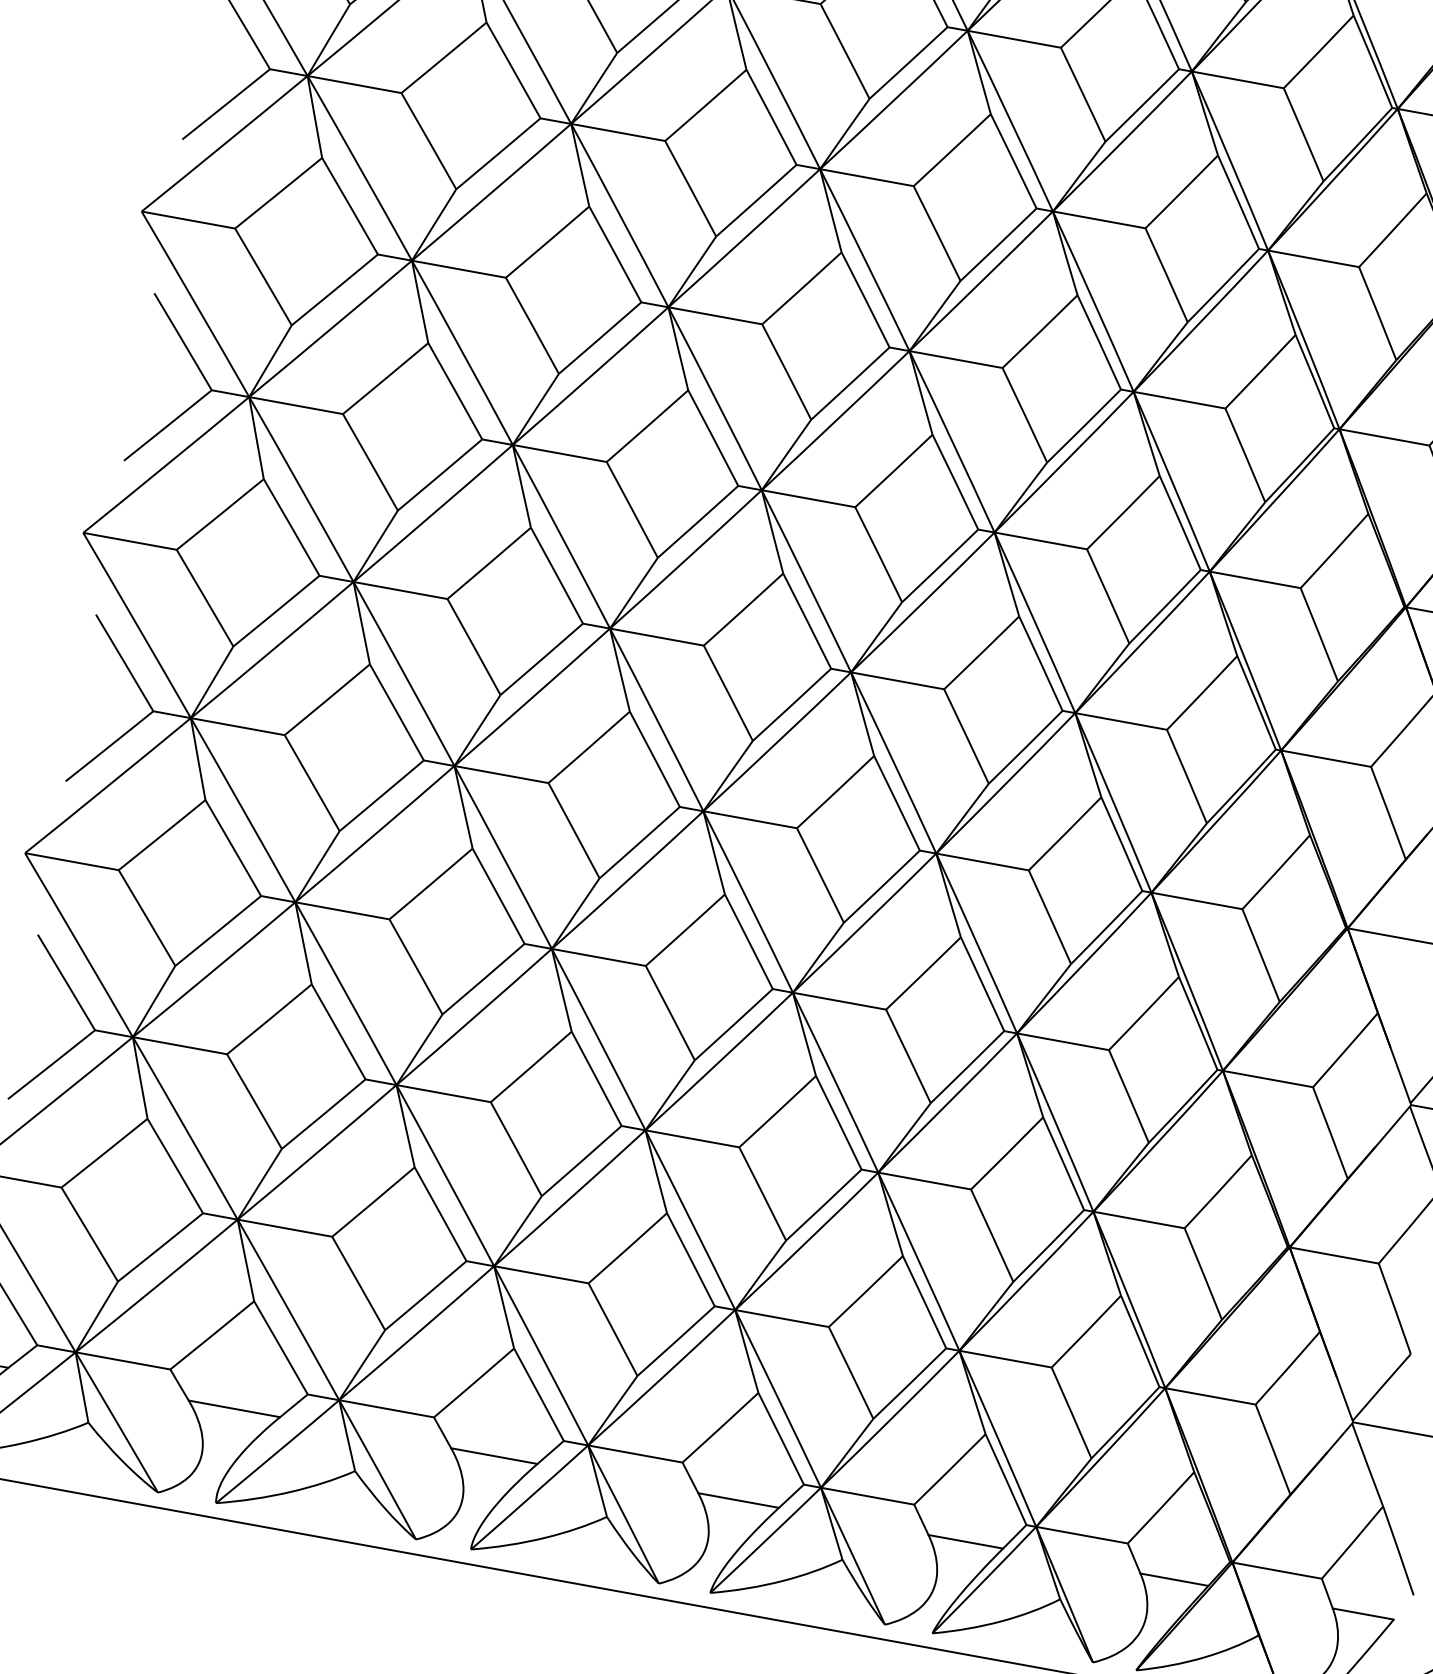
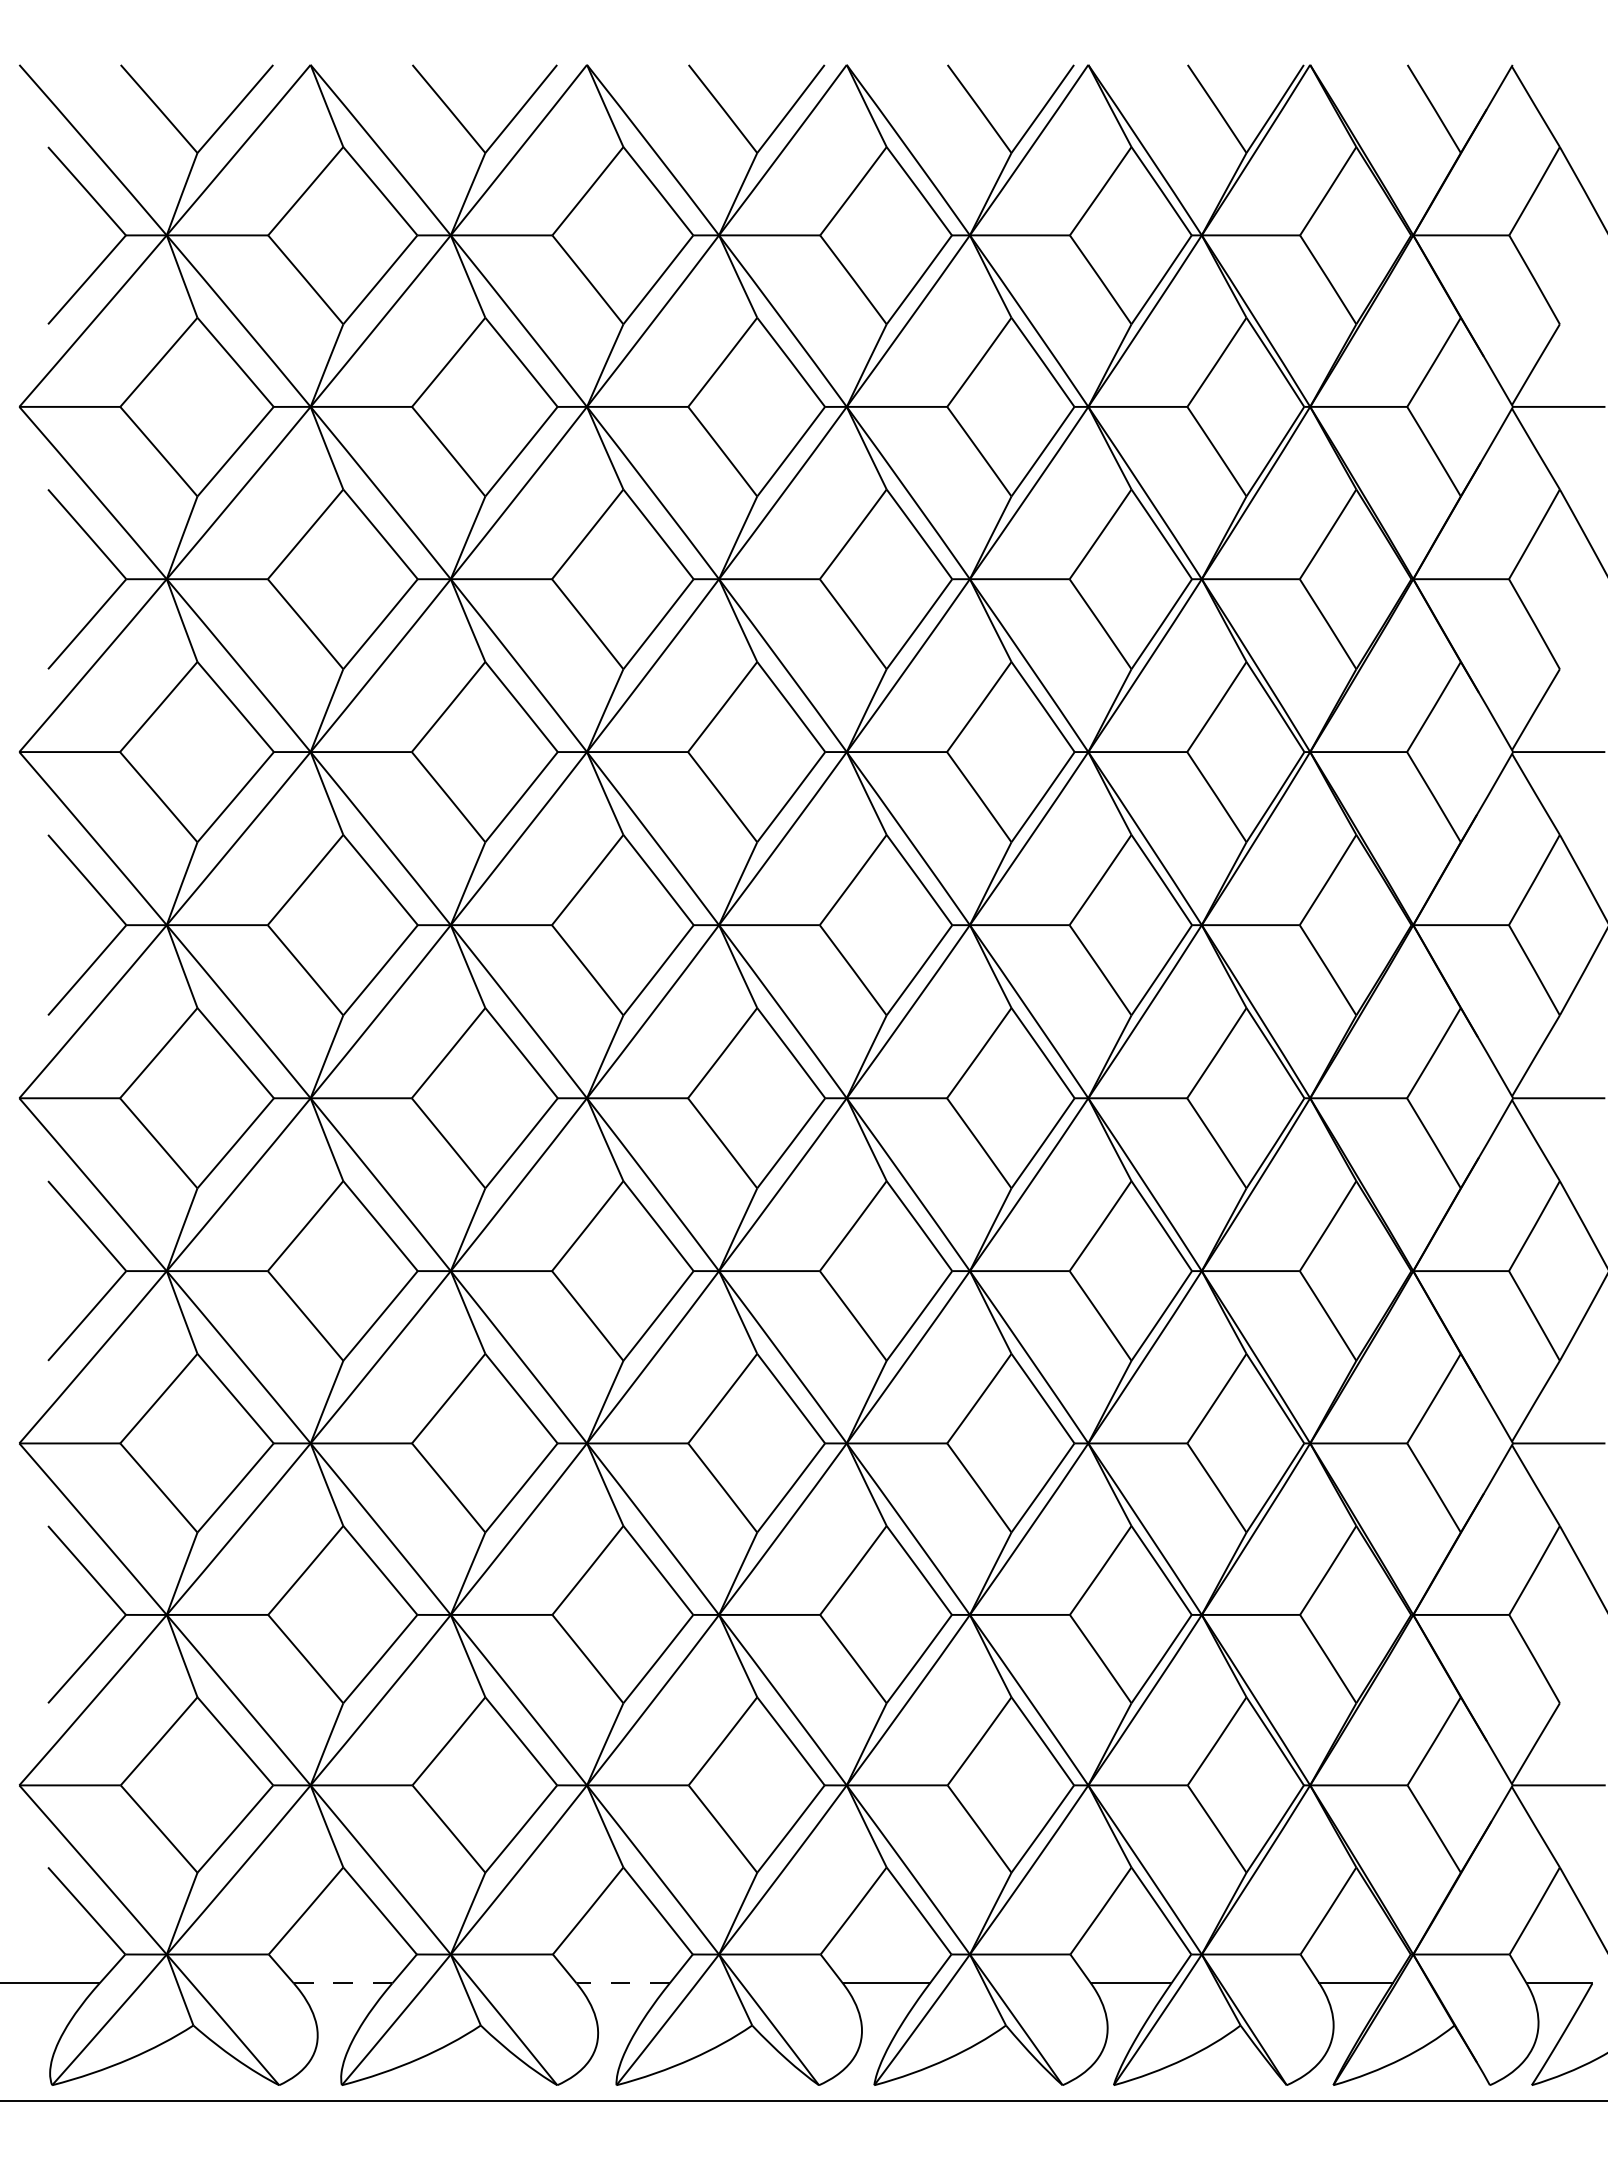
line: (233, 1408) -> (342, 1983), solid -> dashed
line: (493, 1456) -> (622, 1983), solid -> dashed

